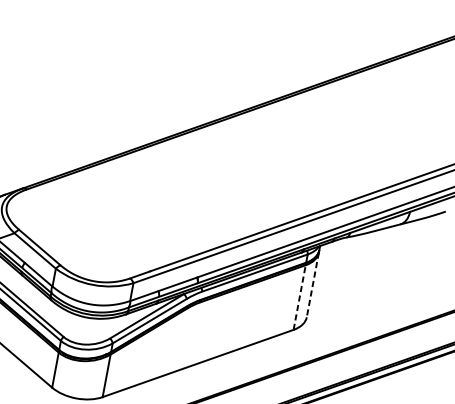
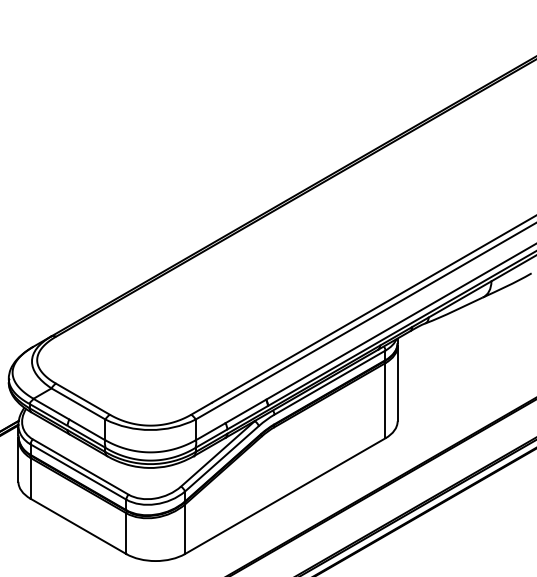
line: (312, 284) -> (397, 383), dashed -> solid
line: (299, 297) -> (385, 400), dashed -> solid

